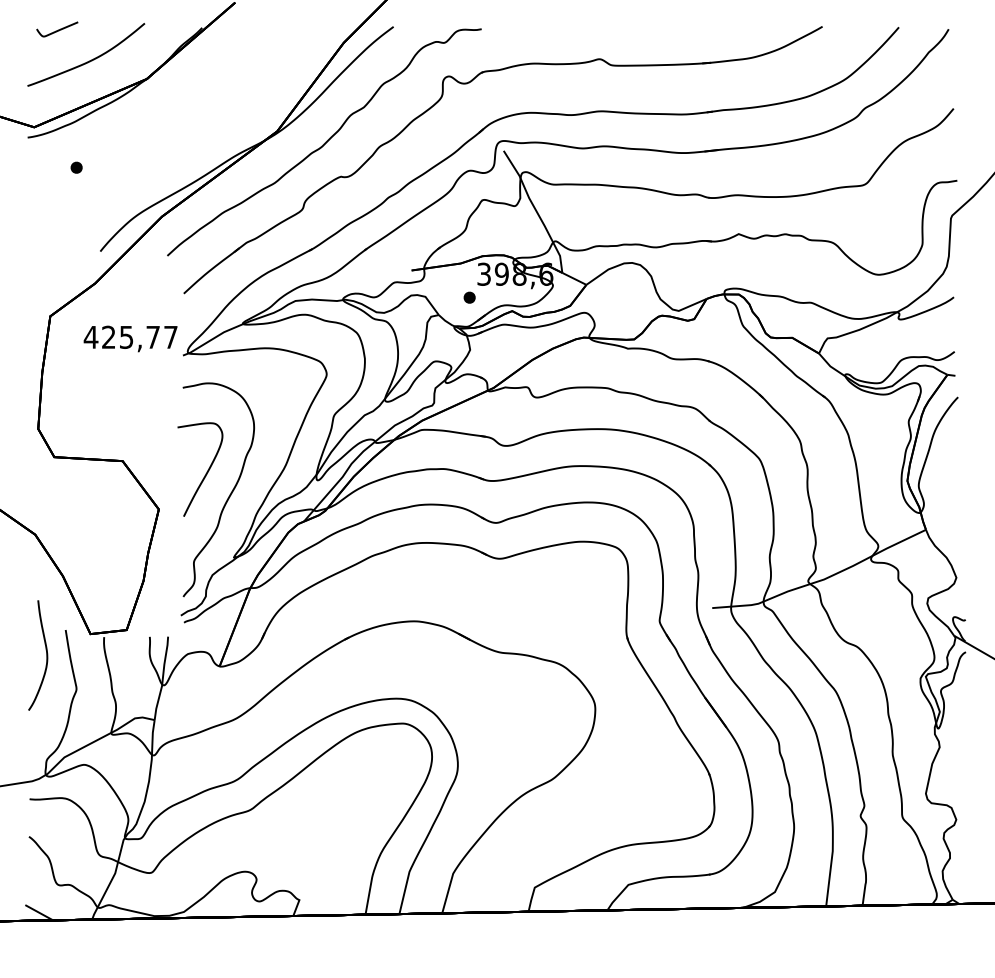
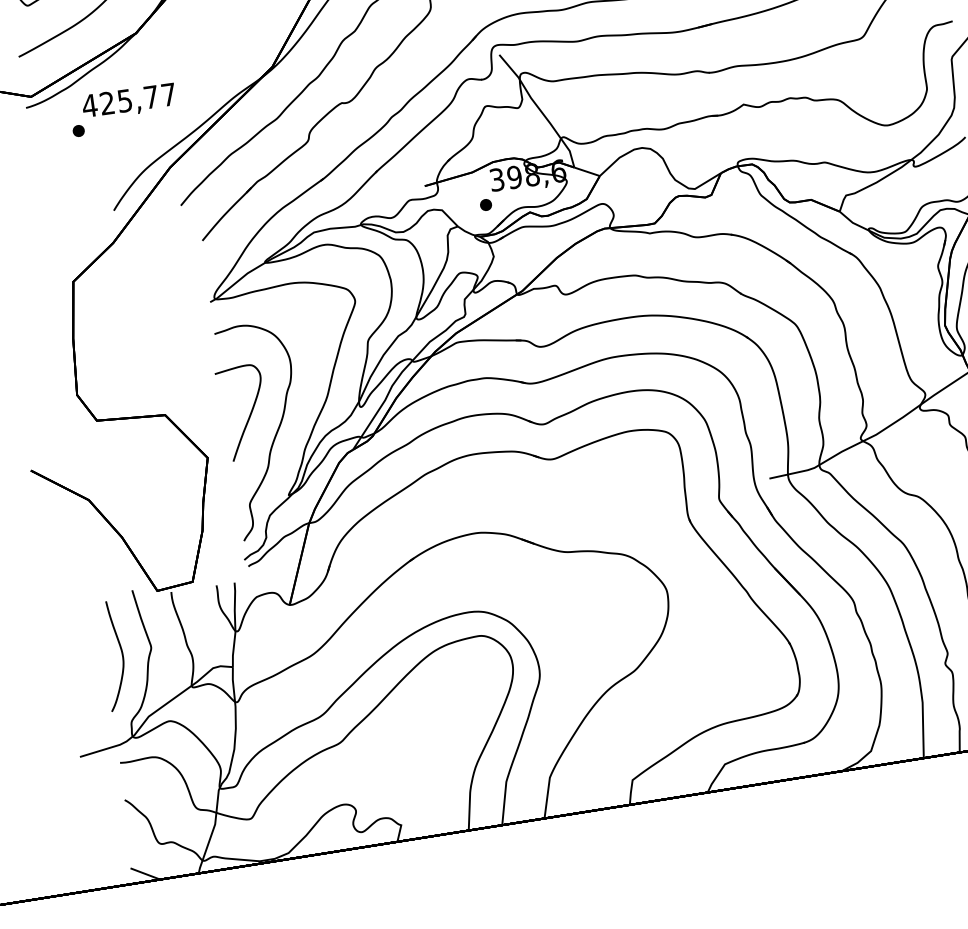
text: (130, 338) -> (128, 101), moved
curve: (46, 655) -> (121, 654), moved

